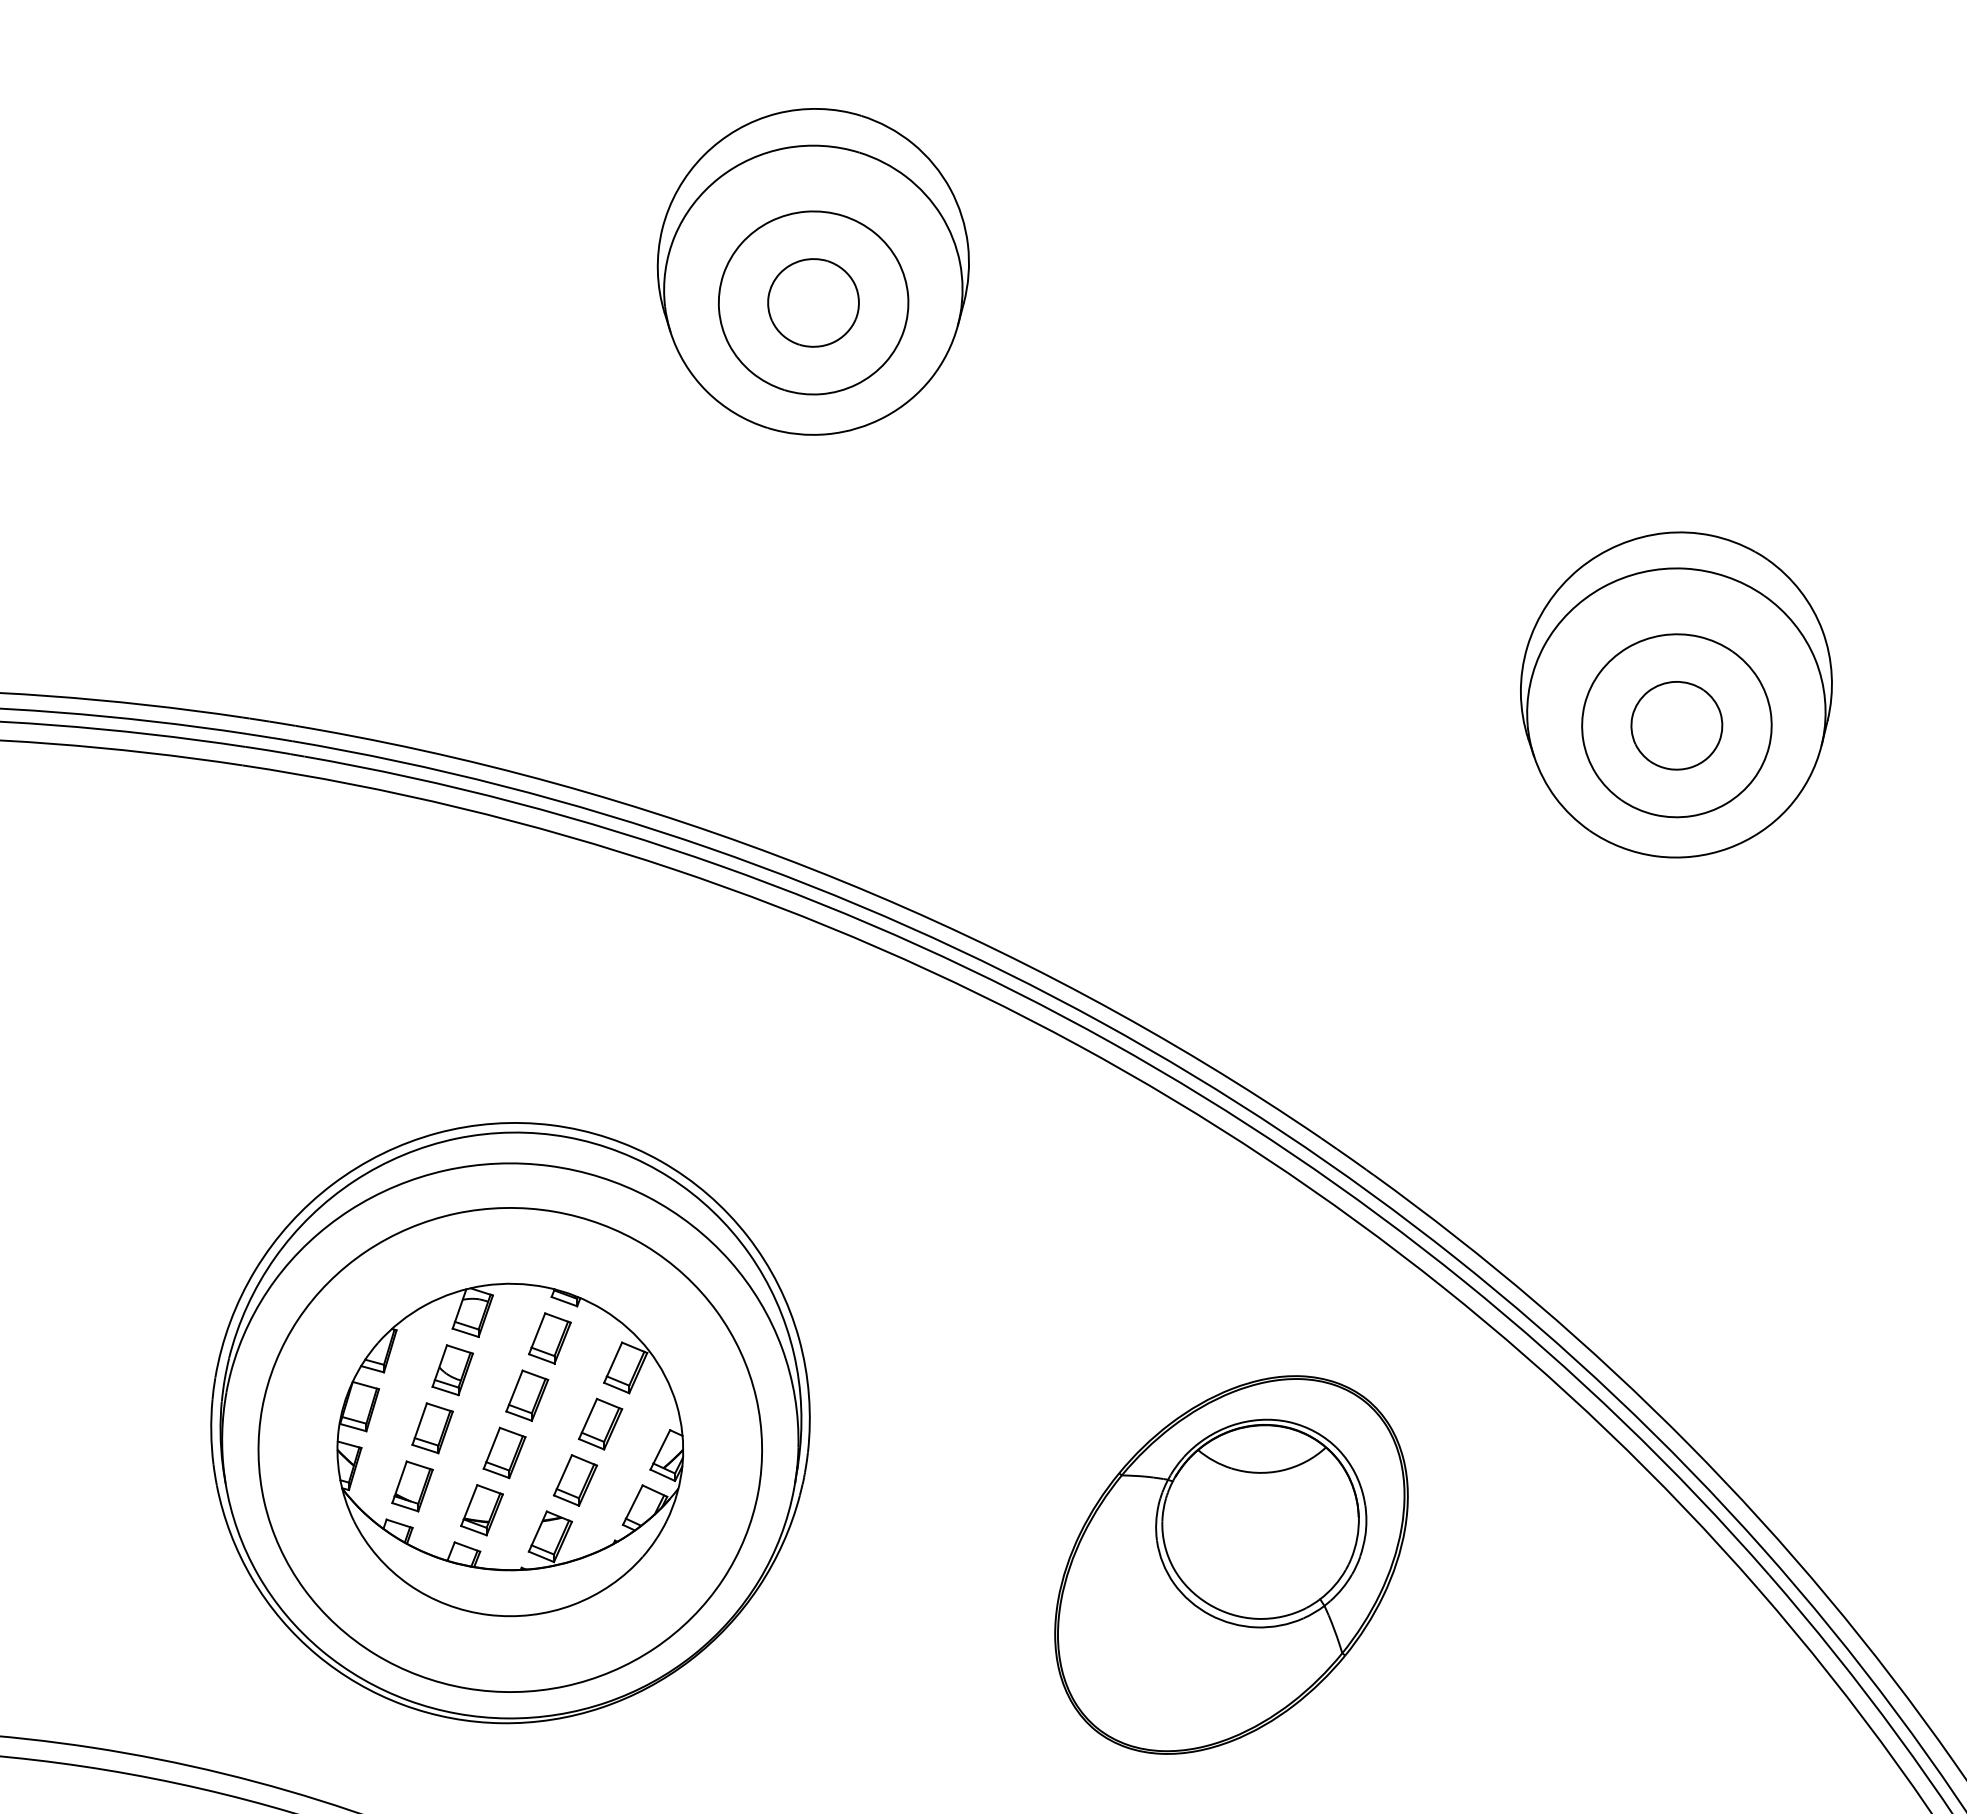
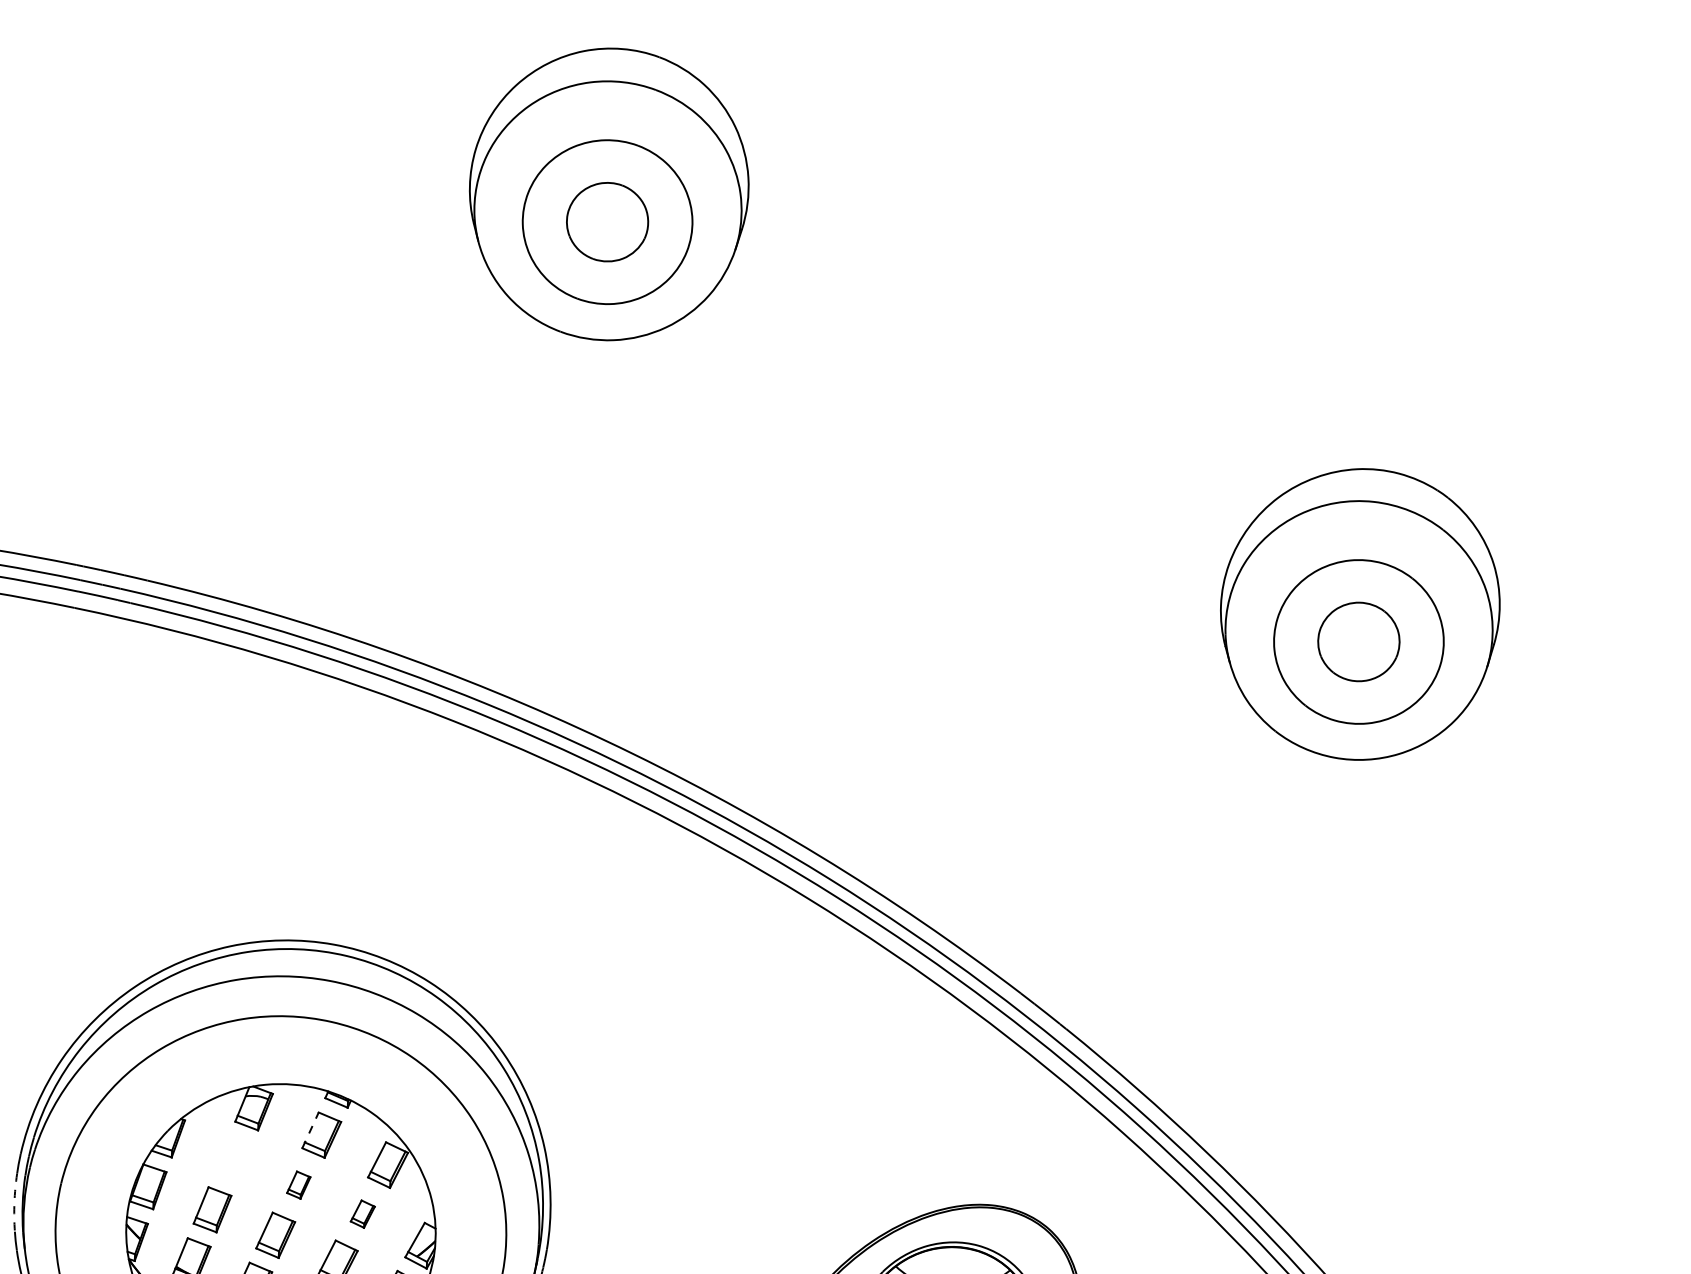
line: (537, 1333) -> (310, 1130), solid -> dashed
part: (452, 1370) -> (233, 1159), removed
part: (527, 1395) -> (298, 1185), size x0.6
part: (600, 1423) -> (362, 1213), size x0.6
arc: (211, 1432) -> (14, 1202), solid -> dashed

